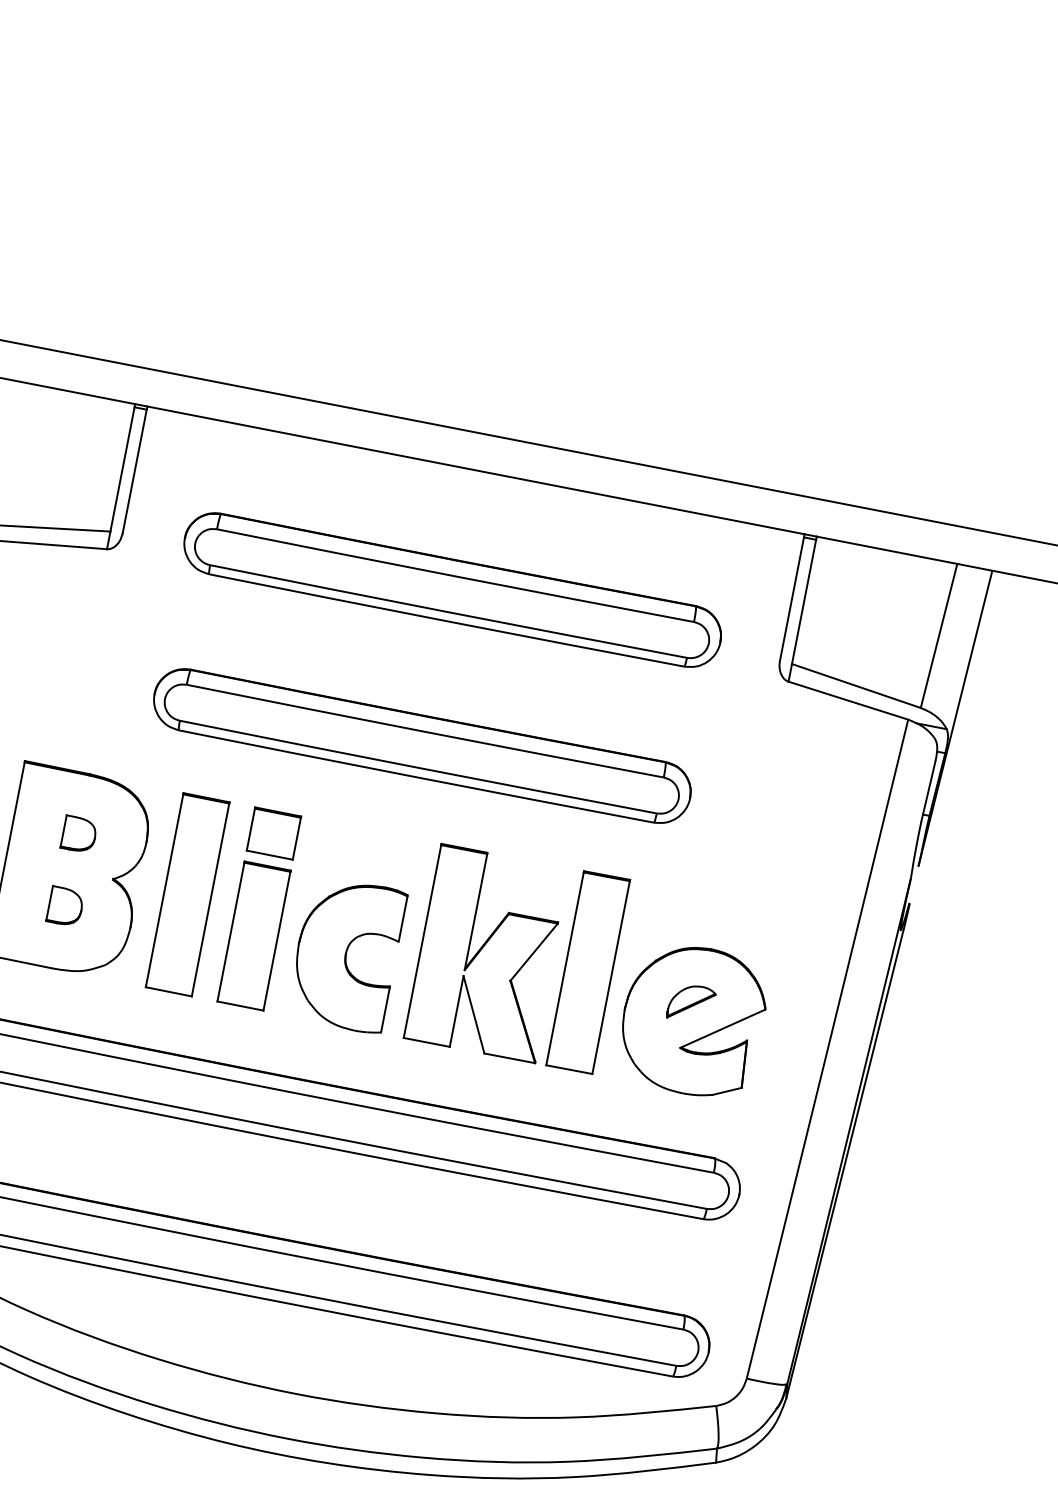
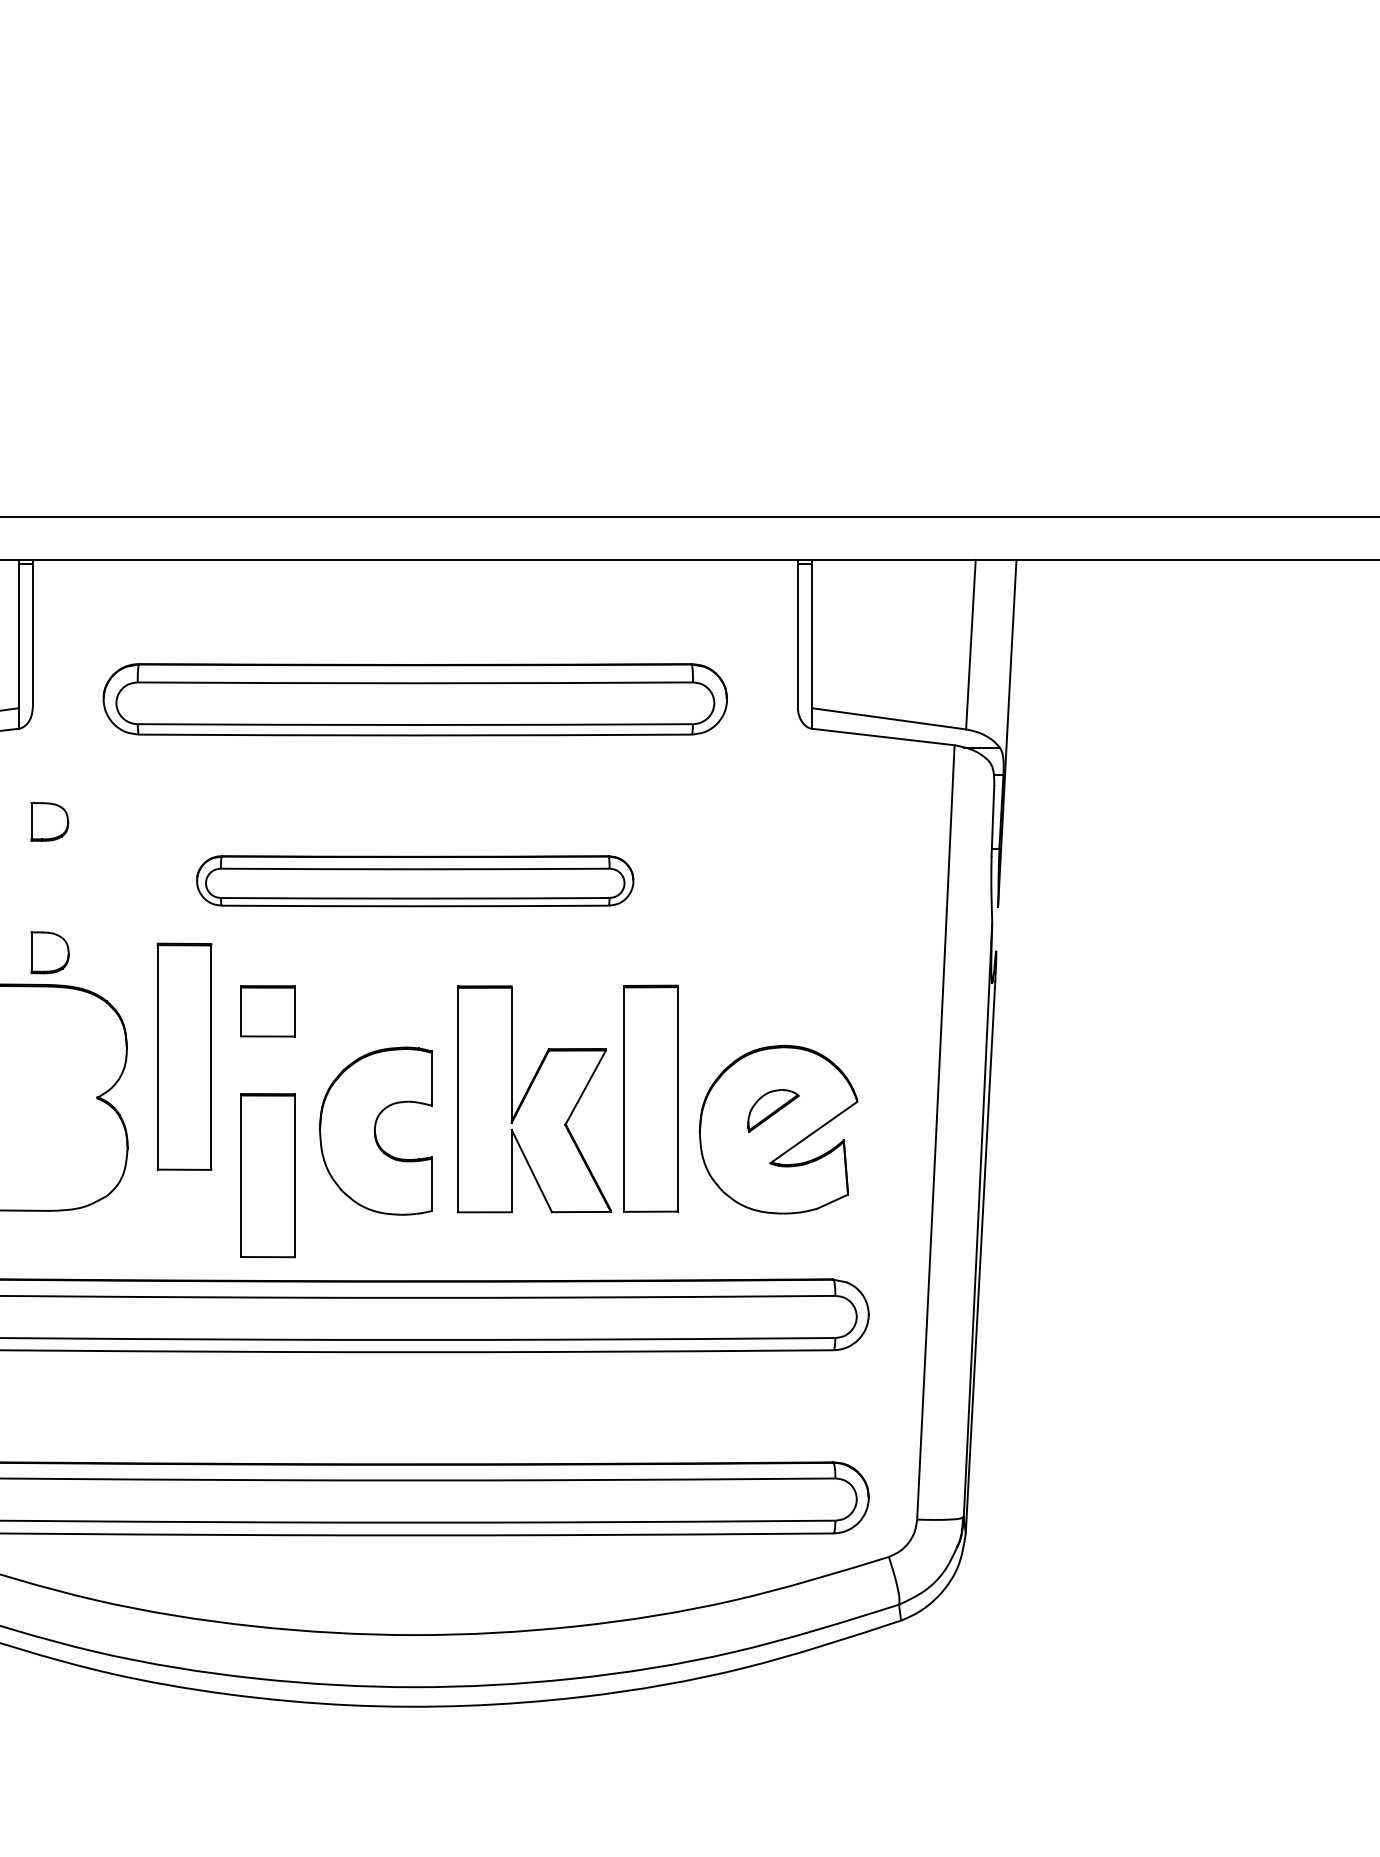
part: (421, 745) -> (414, 880), size x0.7
part: (79, 834) -> (49, 821), moved
part: (187, 894) -> (184, 1056), moved
part: (65, 906) -> (49, 952), moved
part: (253, 935) -> (267, 1175), moved

